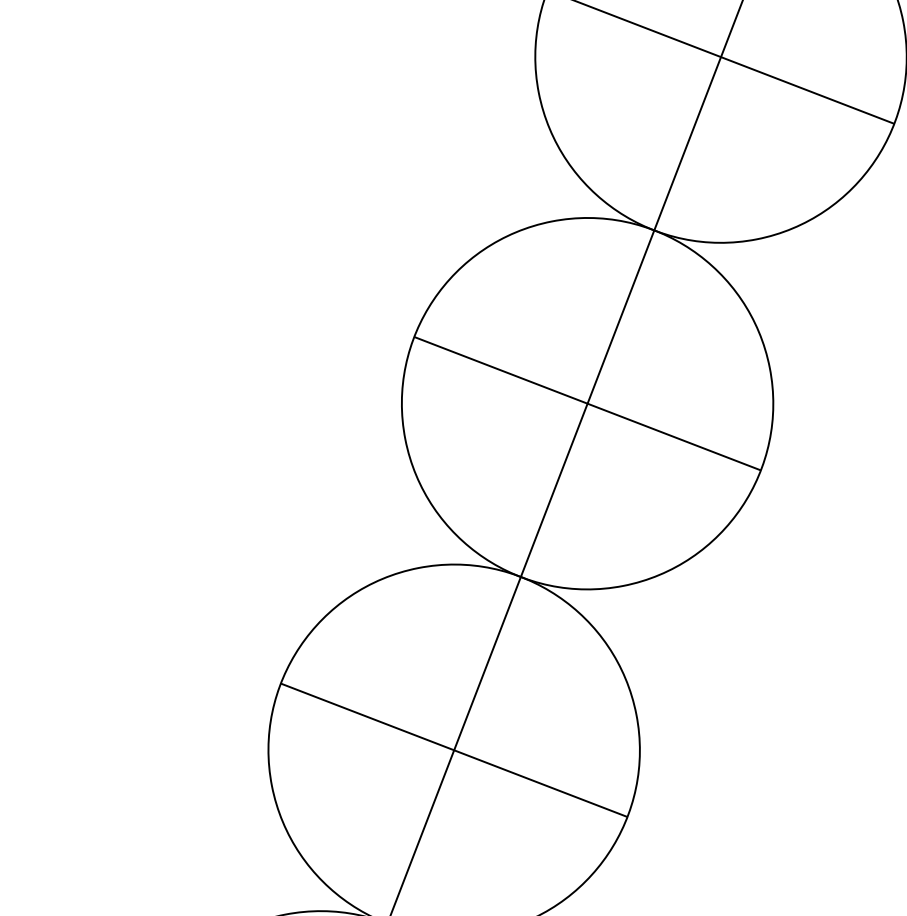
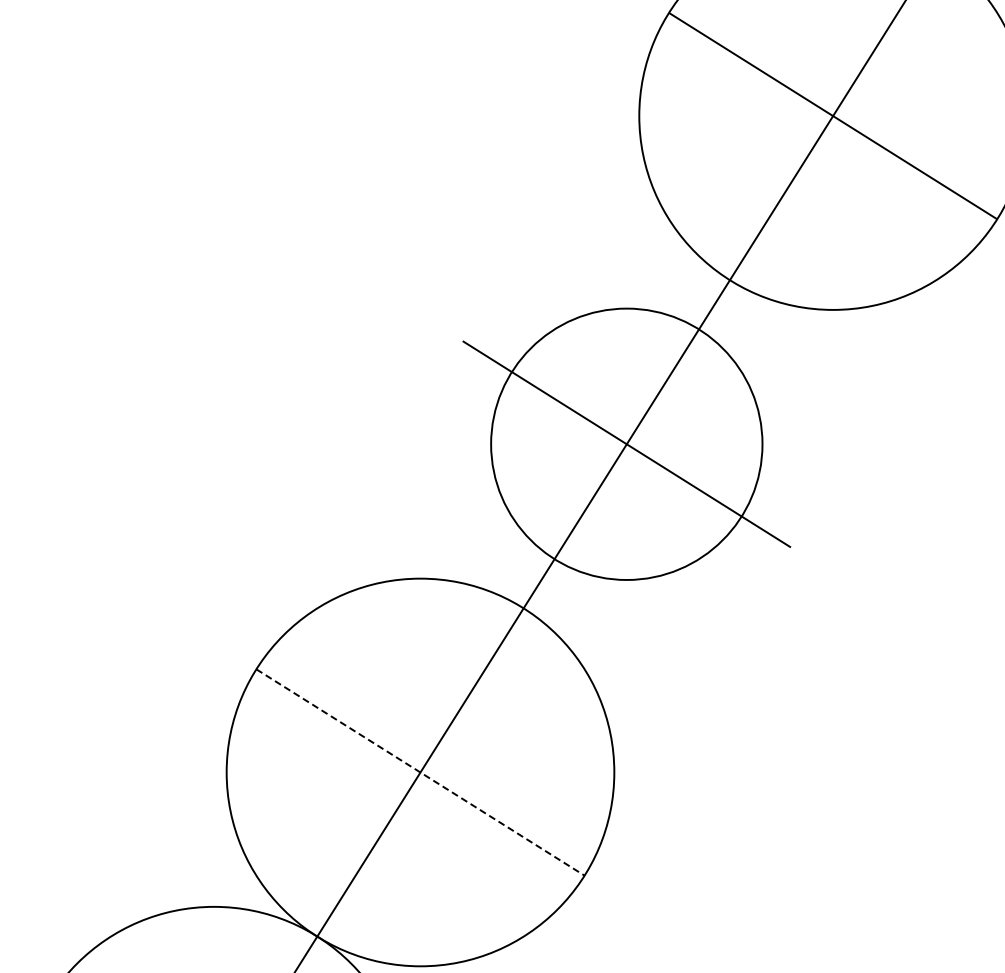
circle: (587, 403) -> (626, 444), size x0.7
line: (454, 750) -> (420, 772), solid -> dashed

